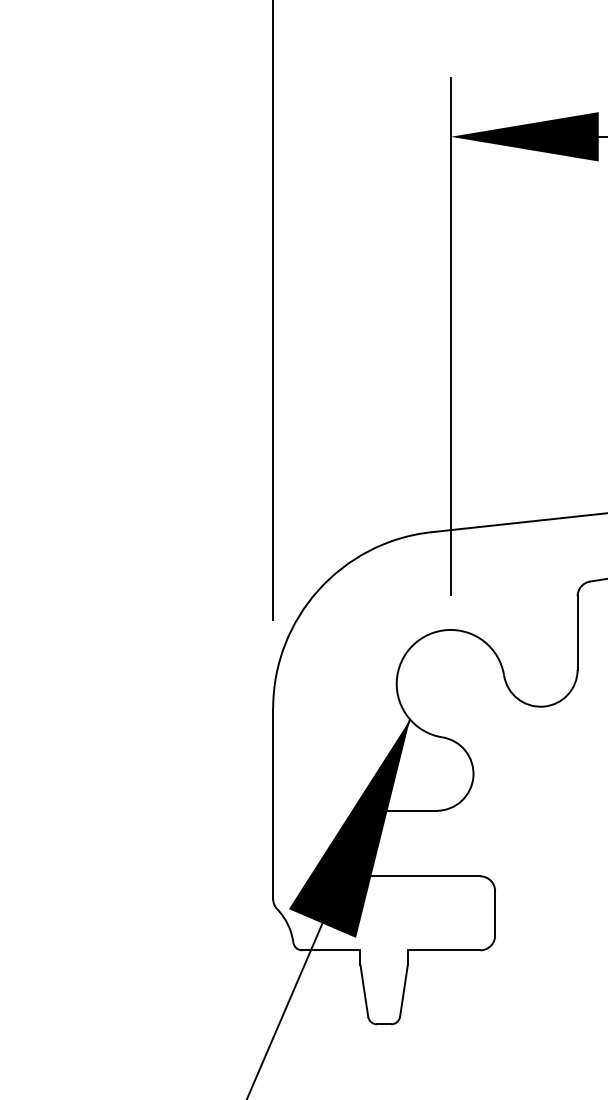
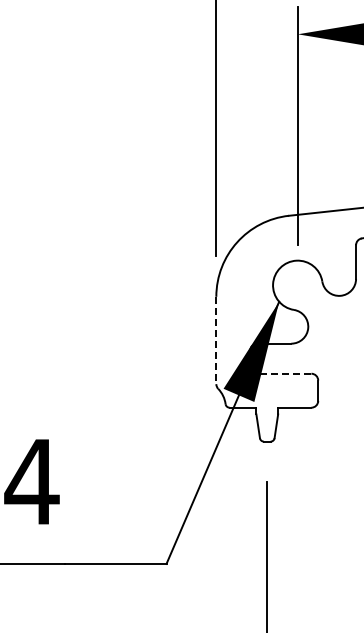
line: (273, 803) -> (216, 340), solid -> dashed
line: (419, 875) -> (283, 373), solid -> dashed

